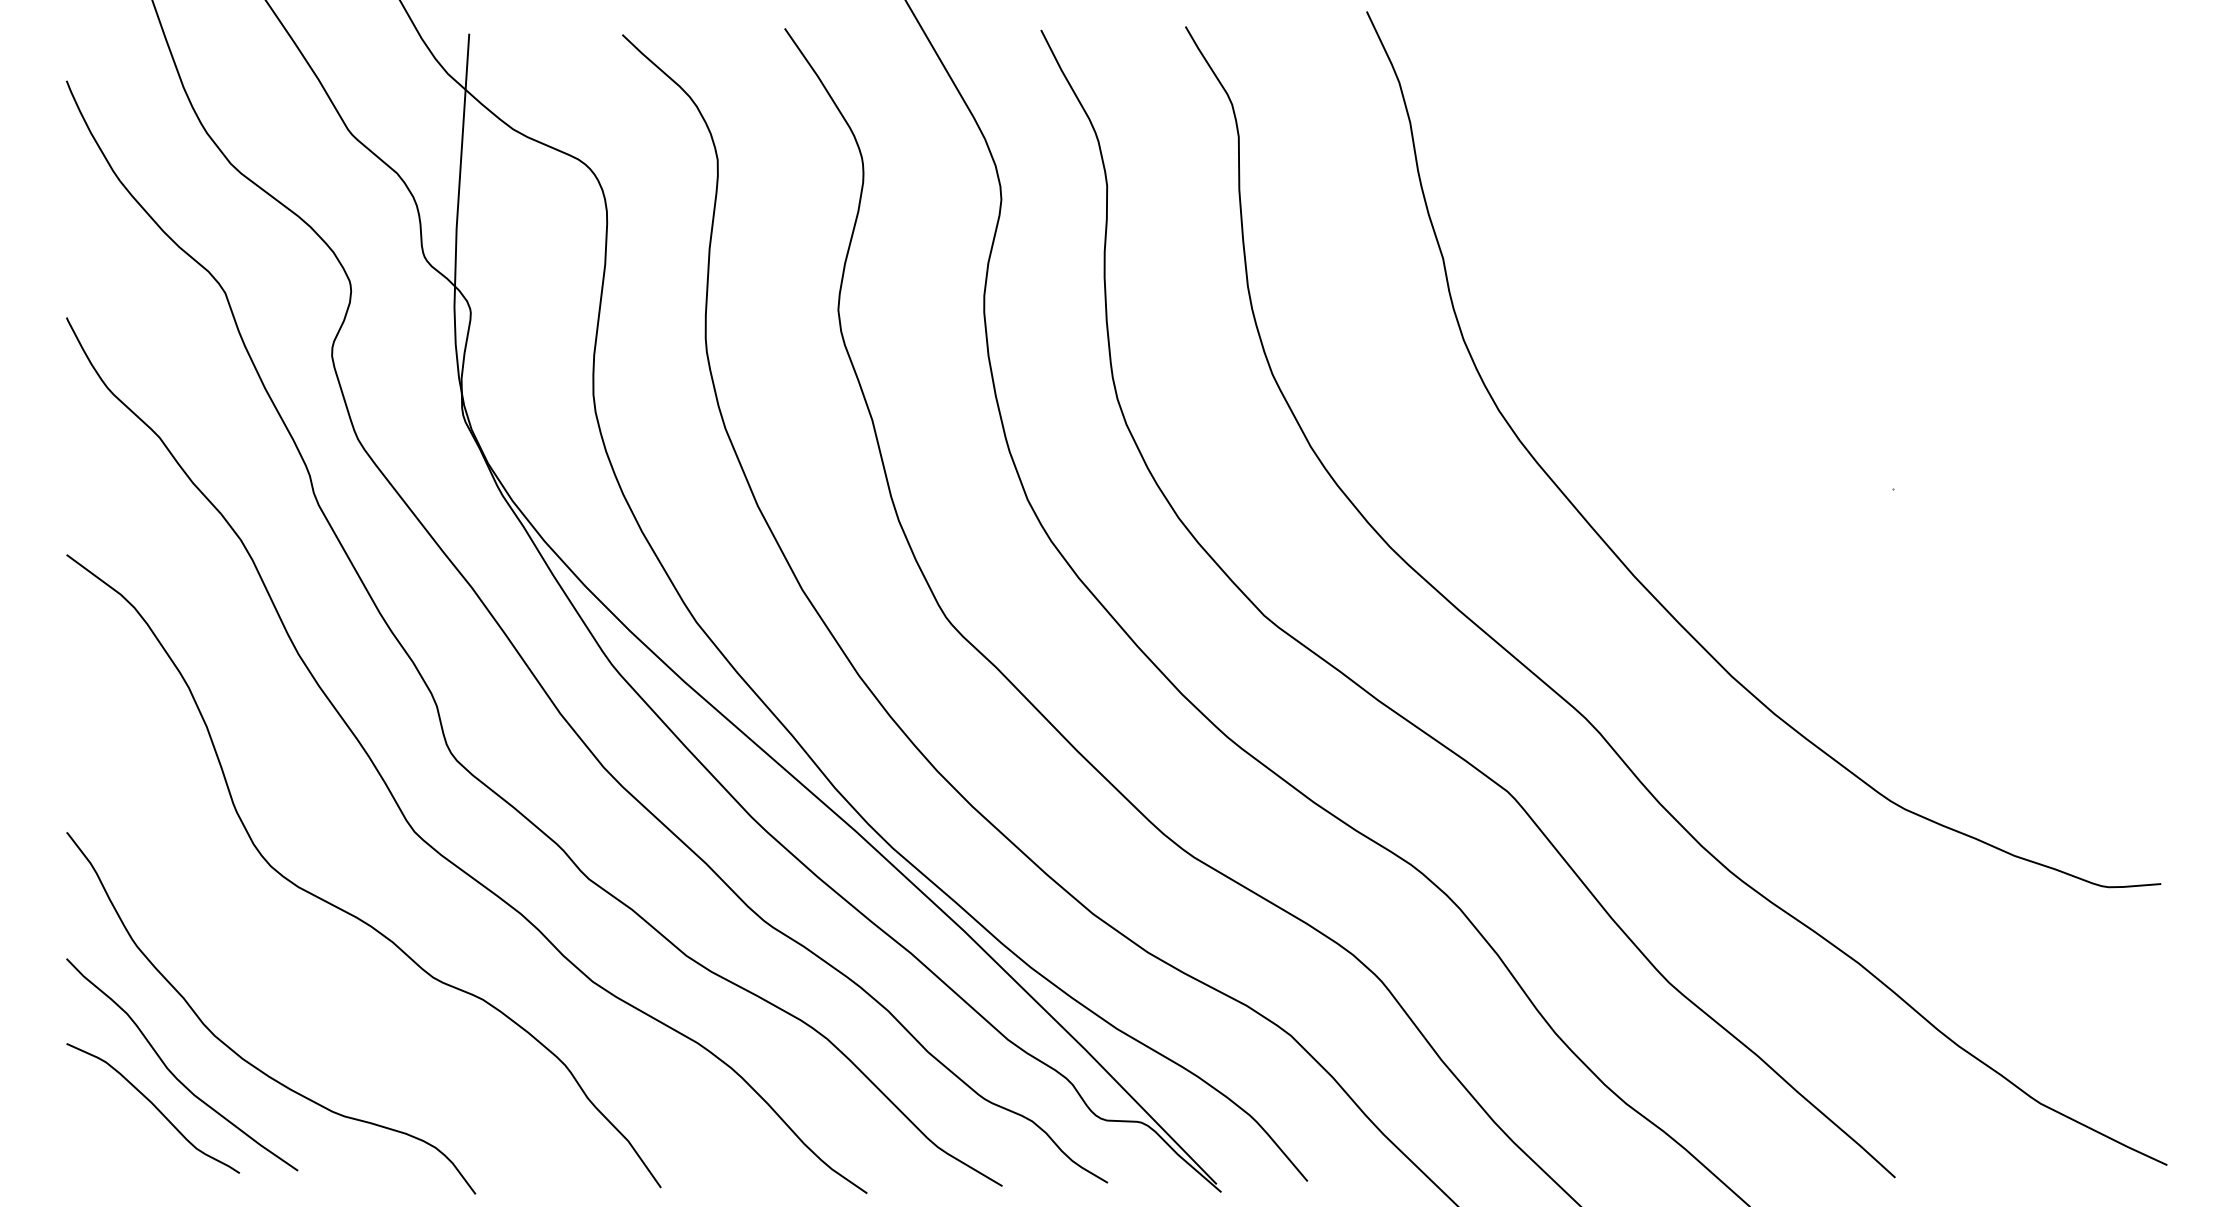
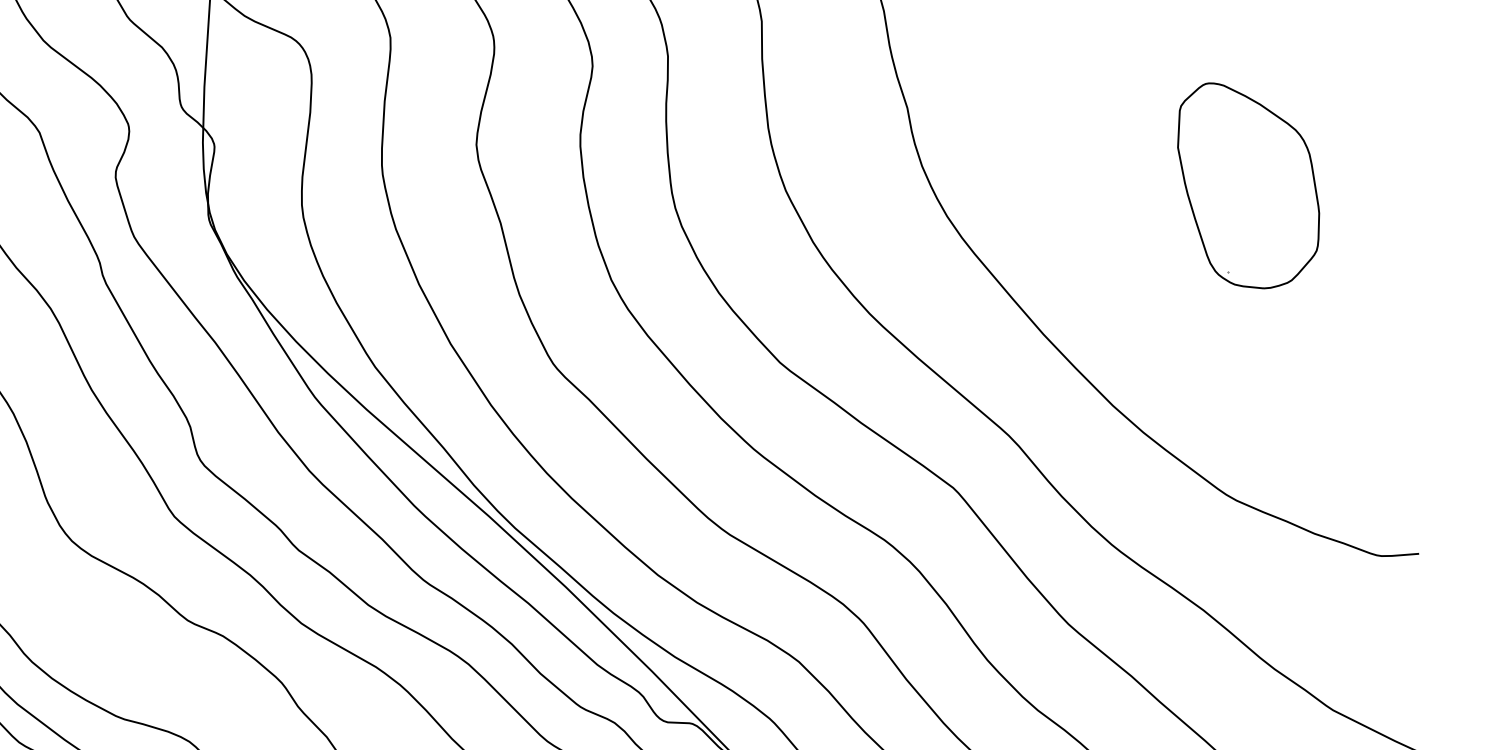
part: (1921, 367) -> (1248, 185), added

